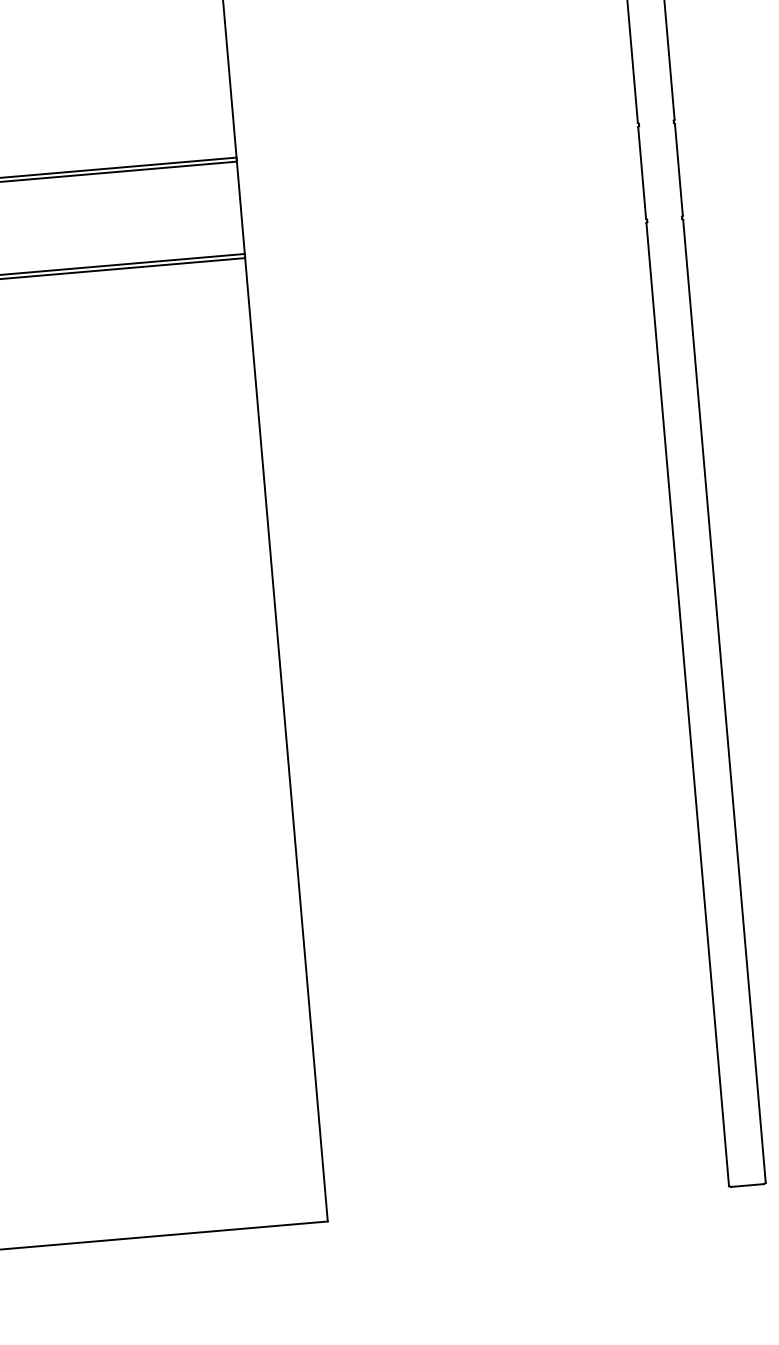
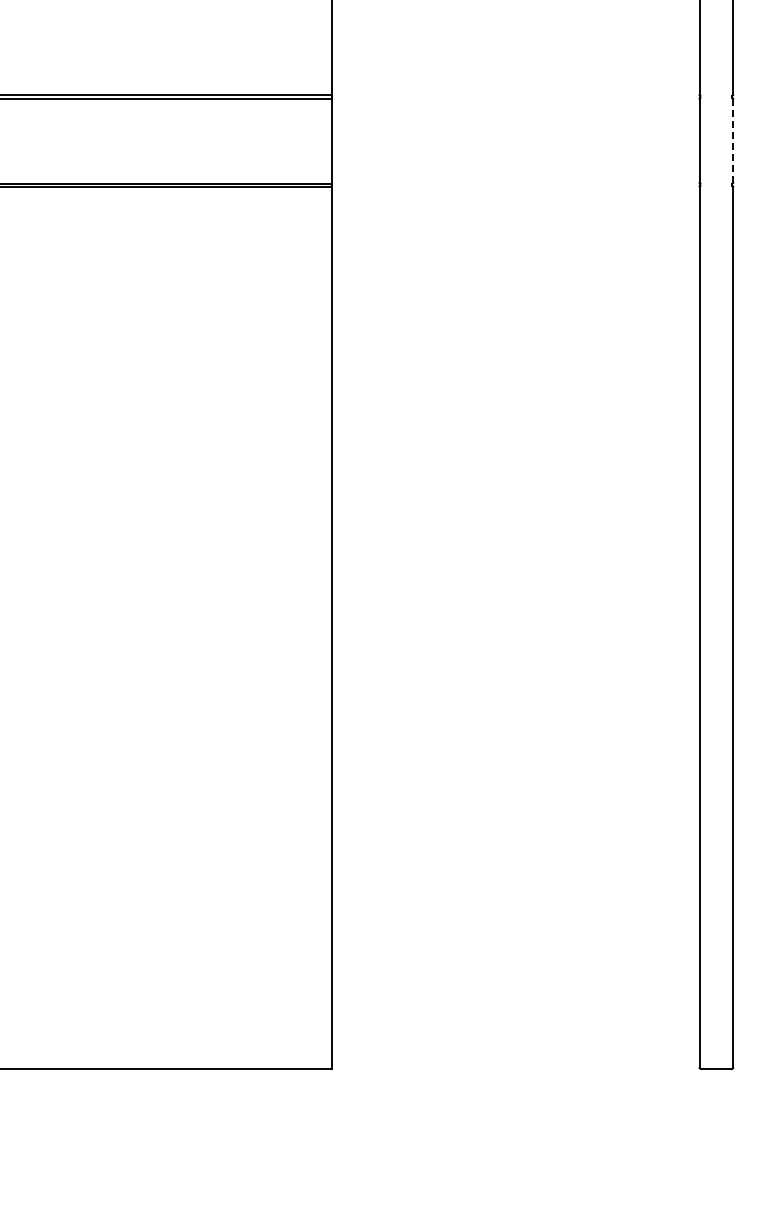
line: (679, 169) -> (733, 140), solid -> dashed

